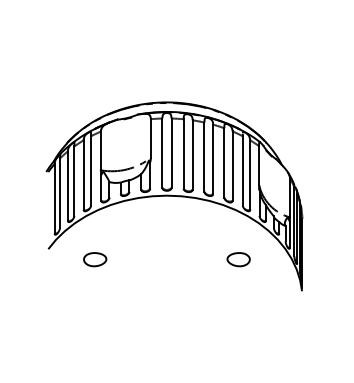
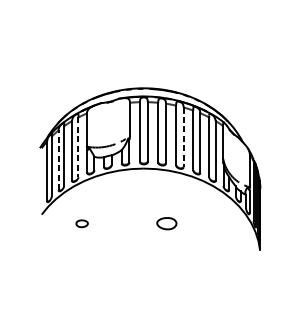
line: (213, 159) -> (183, 137), solid -> dashed
line: (90, 170) -> (78, 146), solid -> dashed
line: (67, 186) -> (58, 160), solid -> dashed
part: (95, 259) -> (82, 223), size x0.6
part: (238, 259) -> (166, 223), moved

